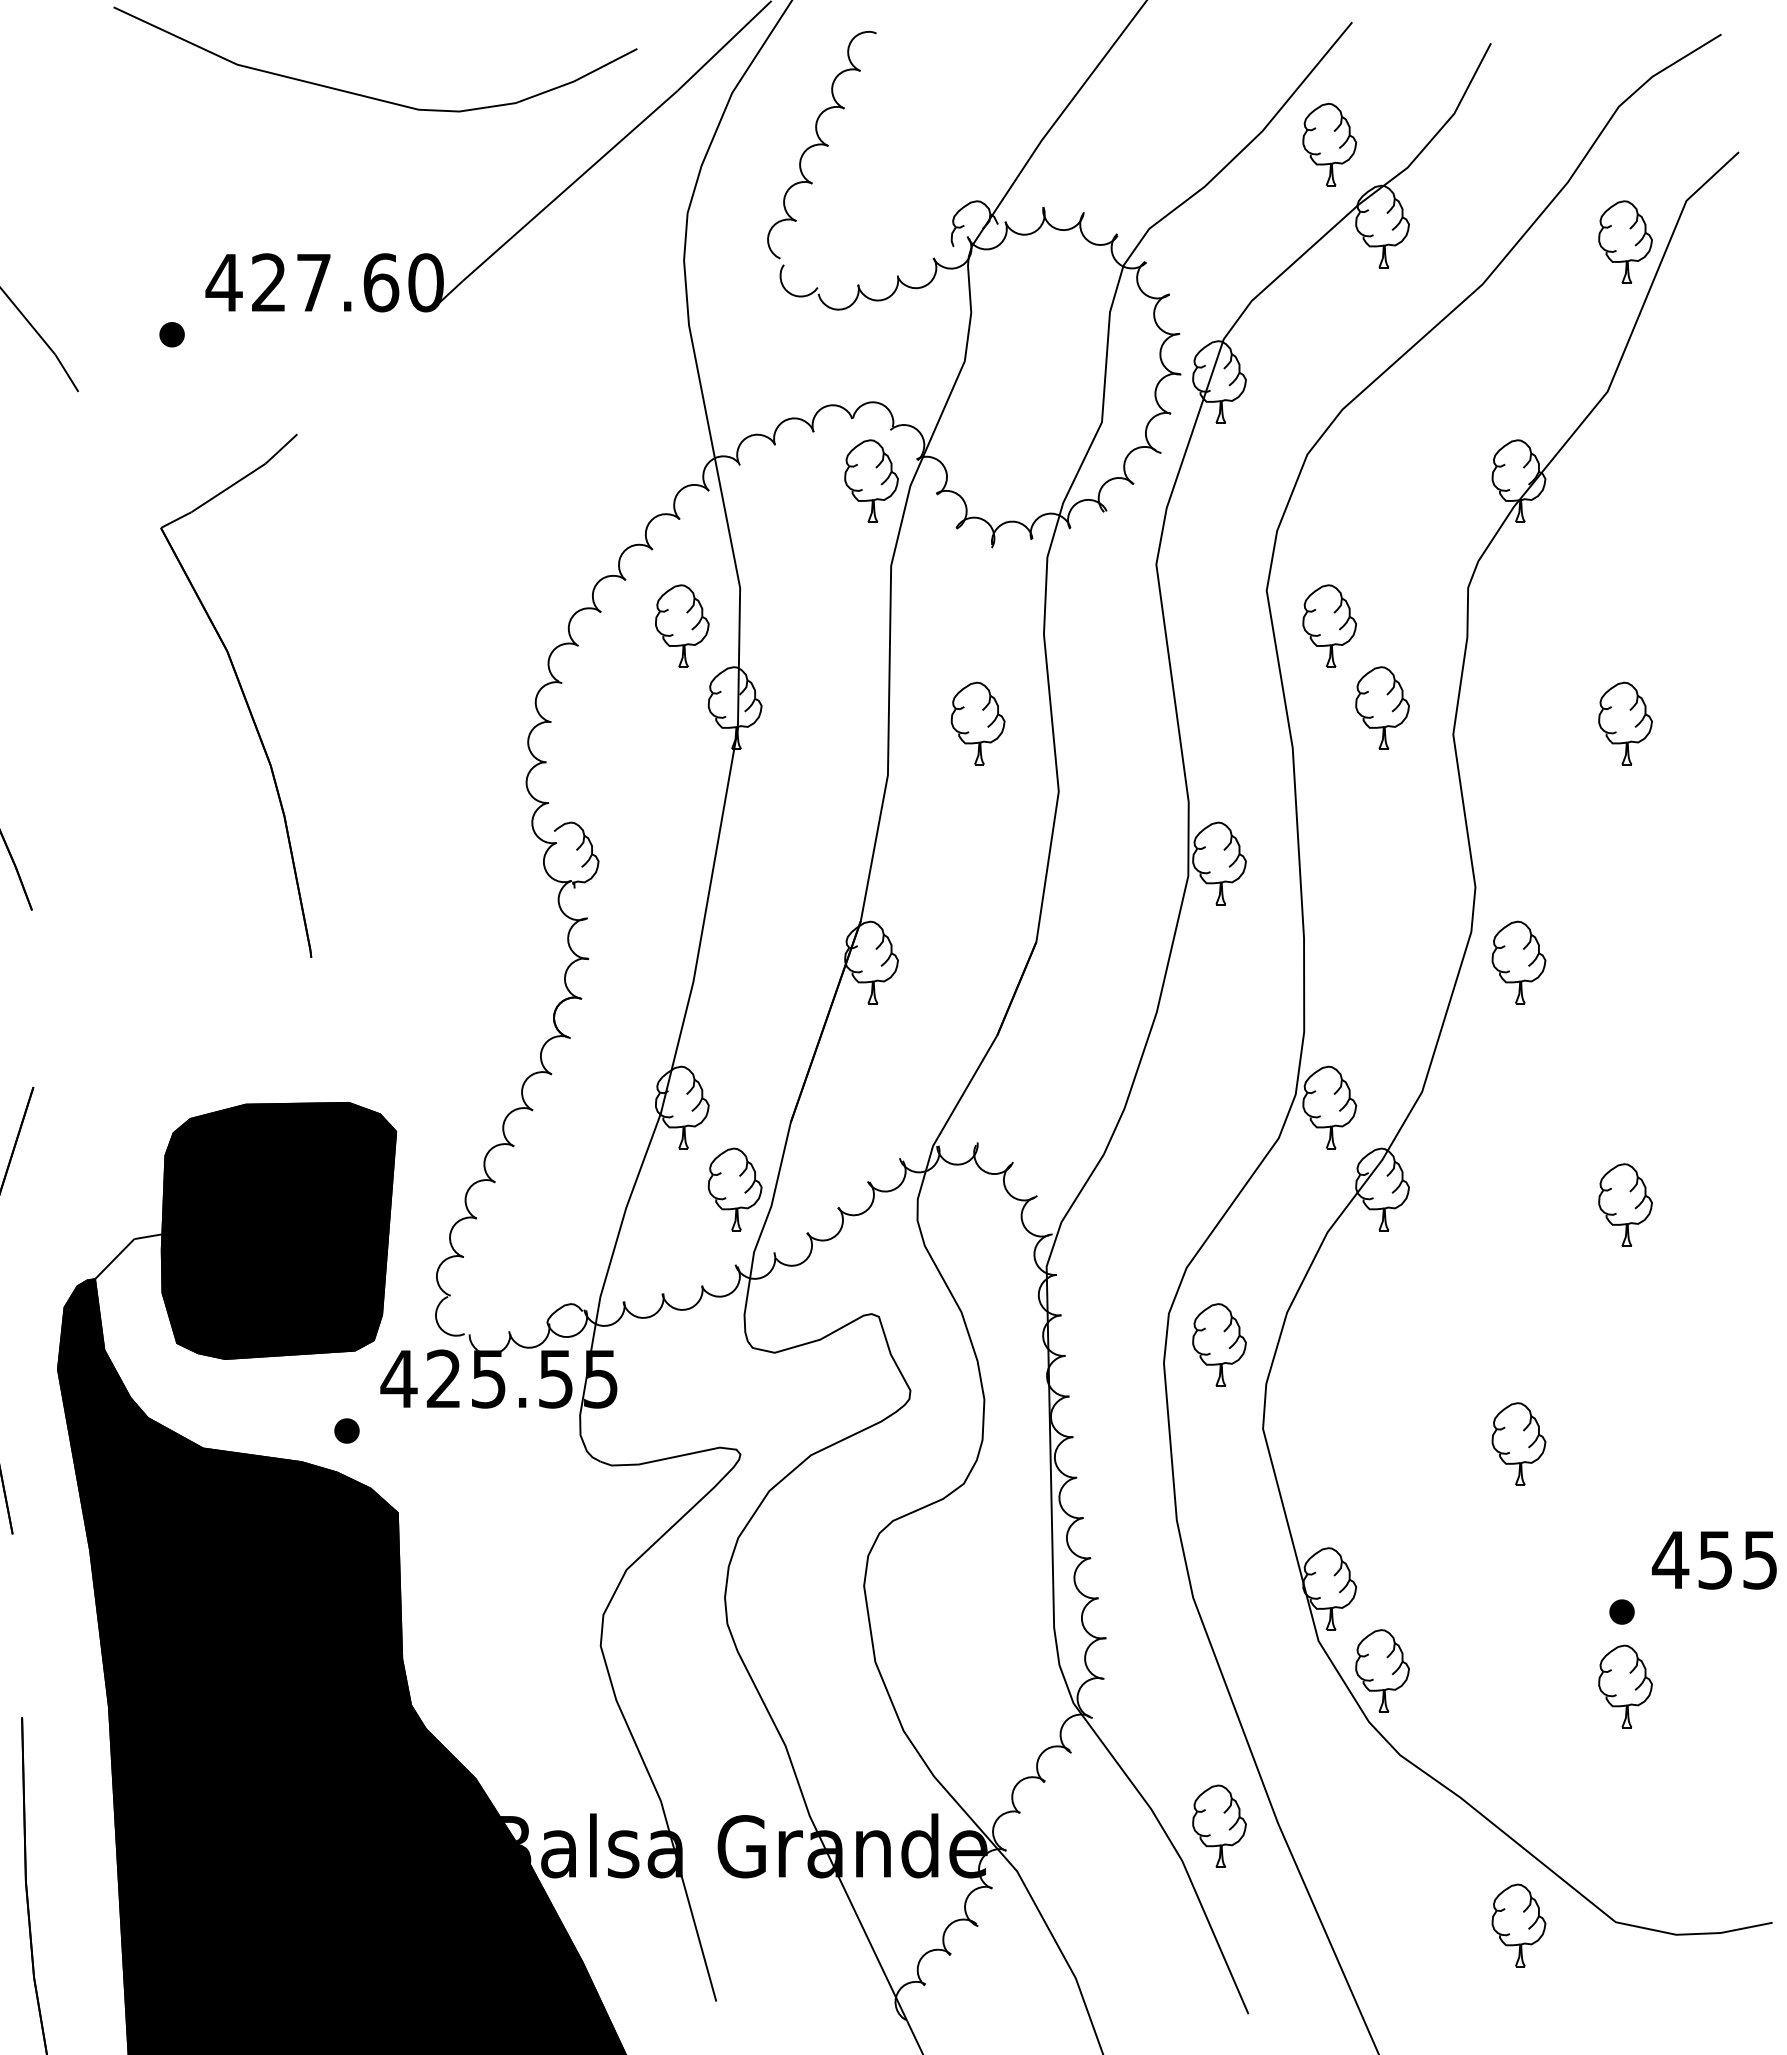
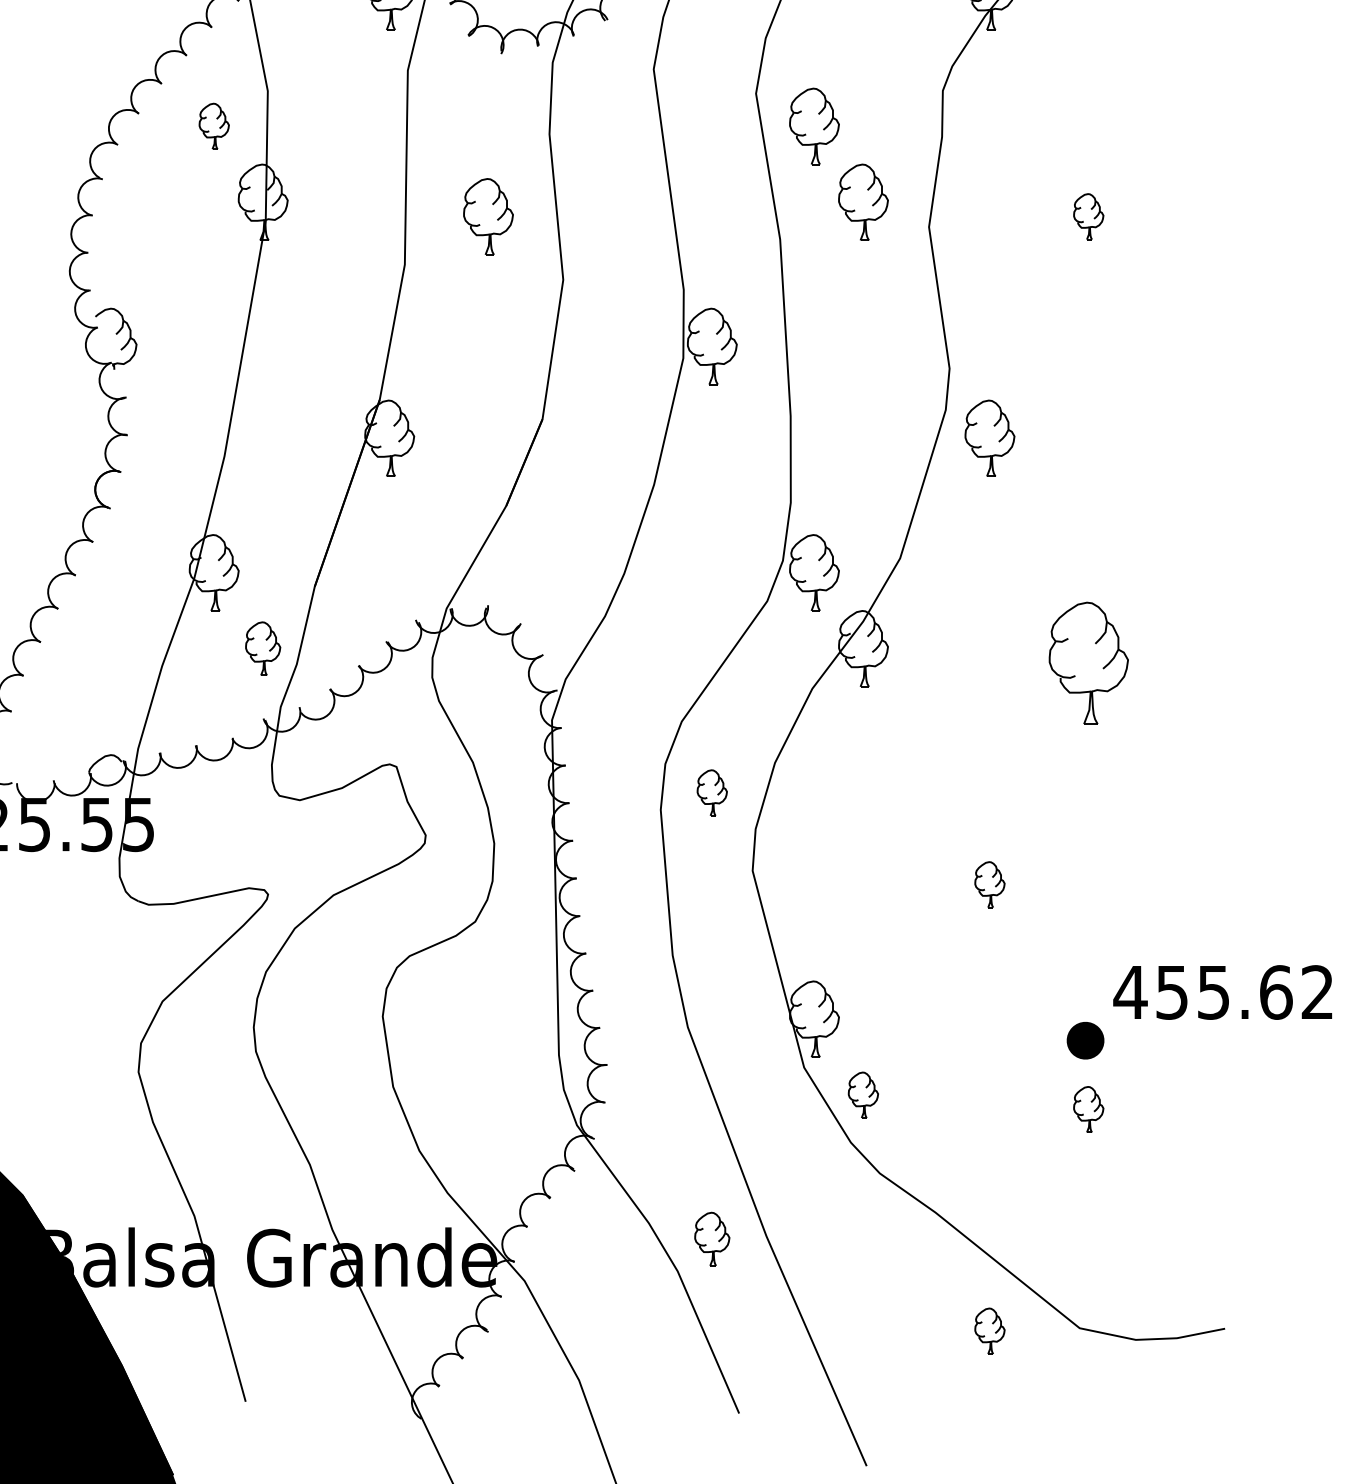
part: (682, 625) -> (214, 125), size x0.6
part: (1625, 723) -> (1088, 216), size x0.6
part: (734, 1189) -> (262, 648), size x0.7
part: (1625, 1204) -> (1088, 662), size x1.6
part: (1219, 1344) -> (712, 792), size x0.6
part: (1518, 1443) -> (989, 884), size x0.6
part: (1621, 1611) -> (1085, 1040), size x1.6
part: (1382, 1670) -> (863, 1094), size x0.6
part: (1625, 1686) -> (1088, 1109), size x0.6
part: (1219, 1825) -> (712, 1238), size x0.7
part: (1518, 1925) -> (989, 1331), size x0.6

